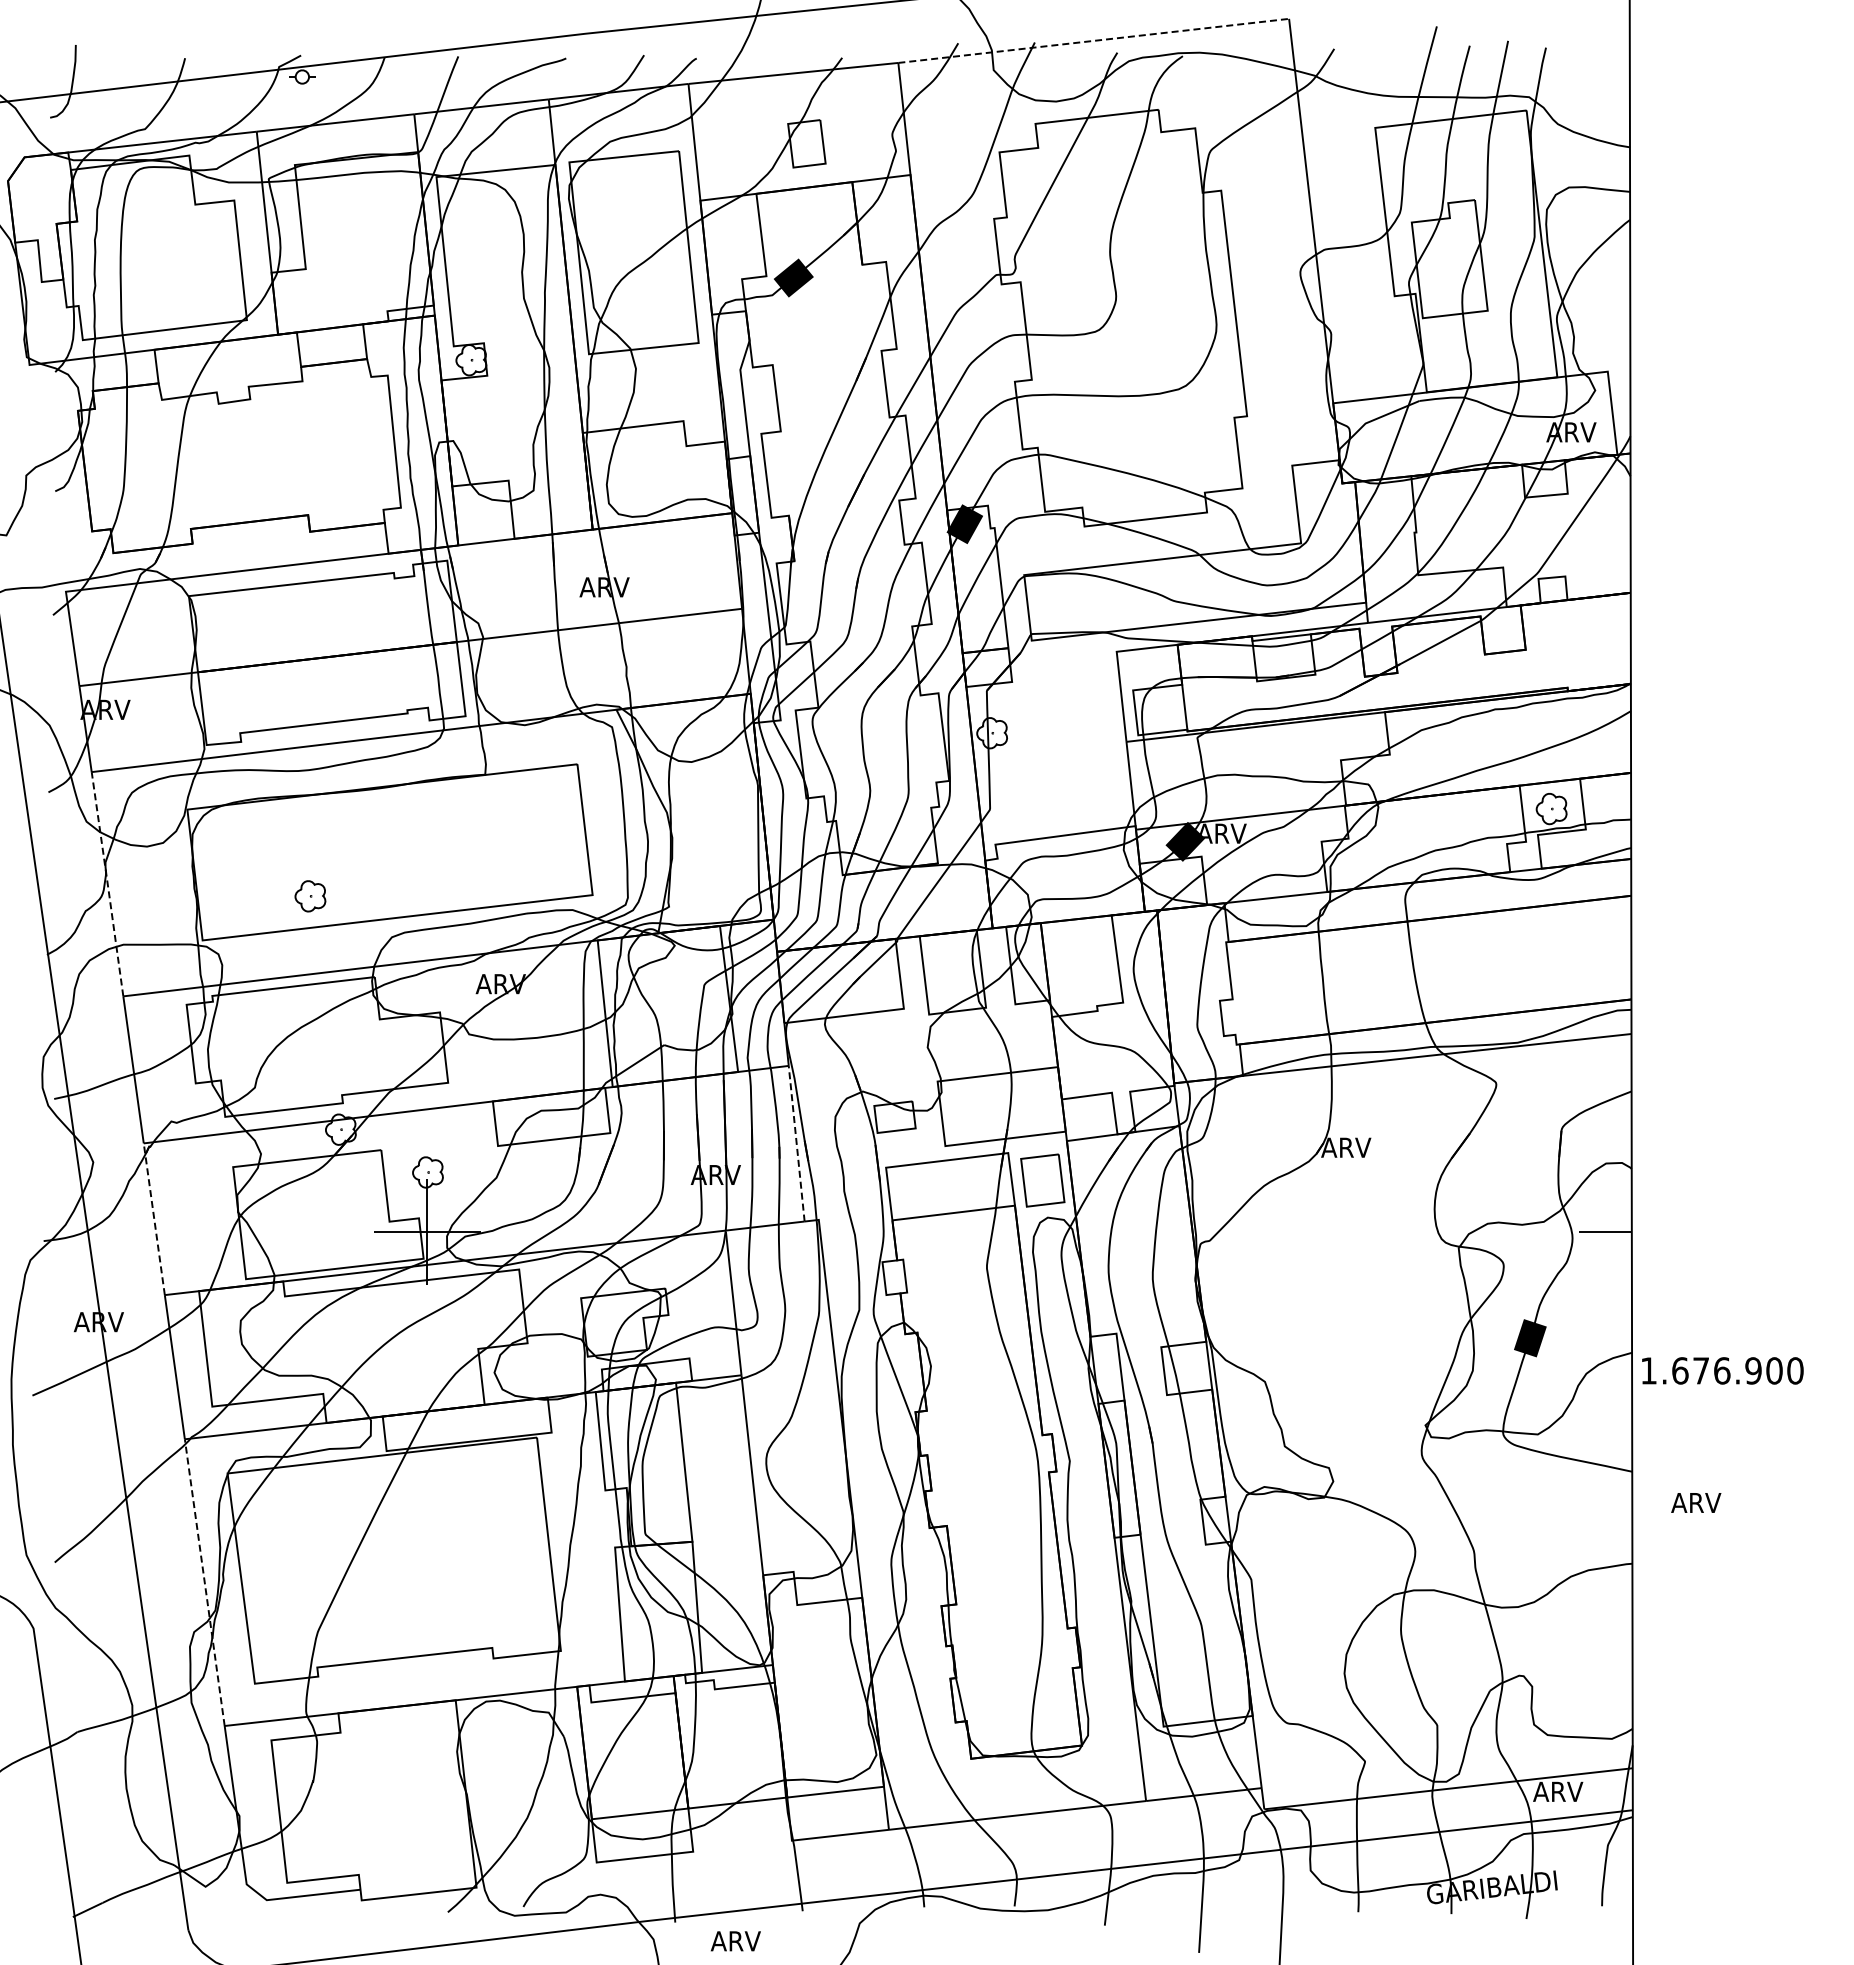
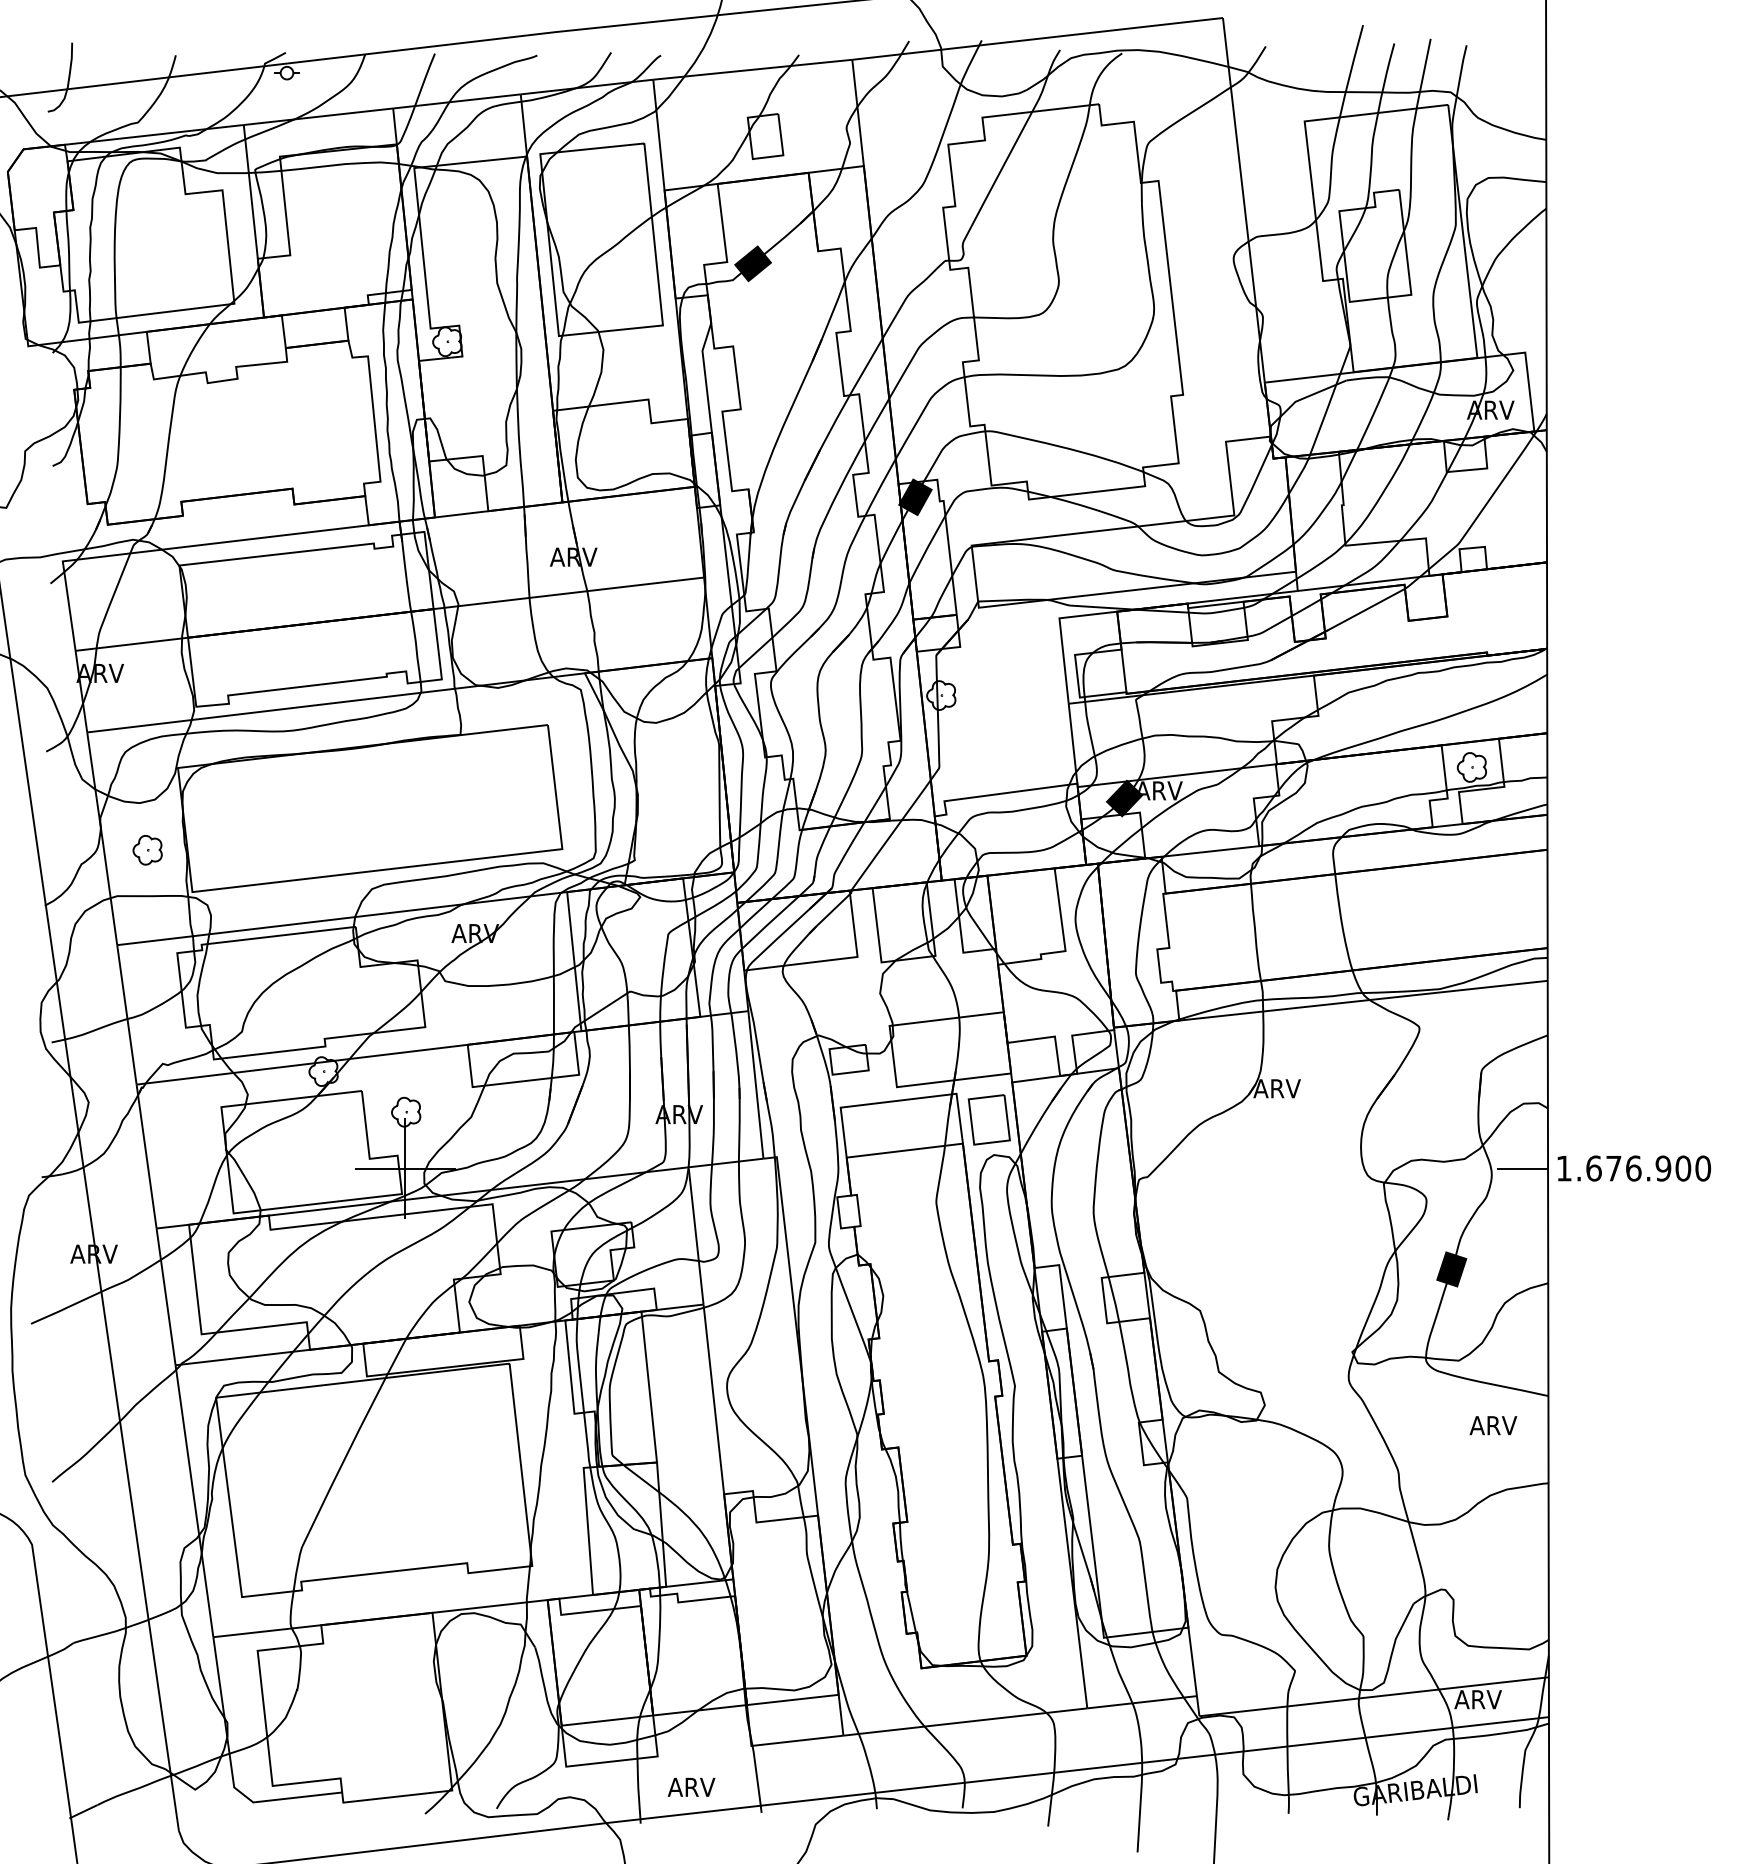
line: (1093, 40) -> (1037, 38), dashed -> solid
line: (107, 884) -> (102, 839), dashed -> solid
part: (310, 896) -> (147, 850), moved
line: (796, 1143) -> (755, 1084), dashed -> solid
line: (154, 1219) -> (146, 1156), dashed -> solid
text: (1722, 1370) -> (1634, 1168), moved
text: (1696, 1502) -> (1493, 1425), moved
line: (204, 1582) -> (194, 1501), dashed -> solid
text: (735, 1941) -> (691, 1787), moved

